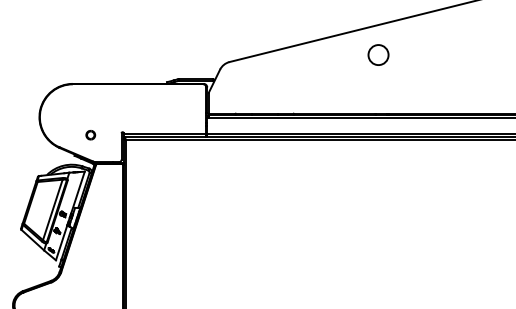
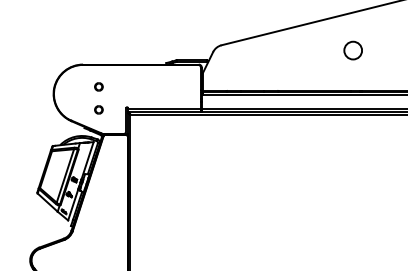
circle: (378, 54) -> (353, 50), moved
part: (90, 109) -> (98, 87), added

